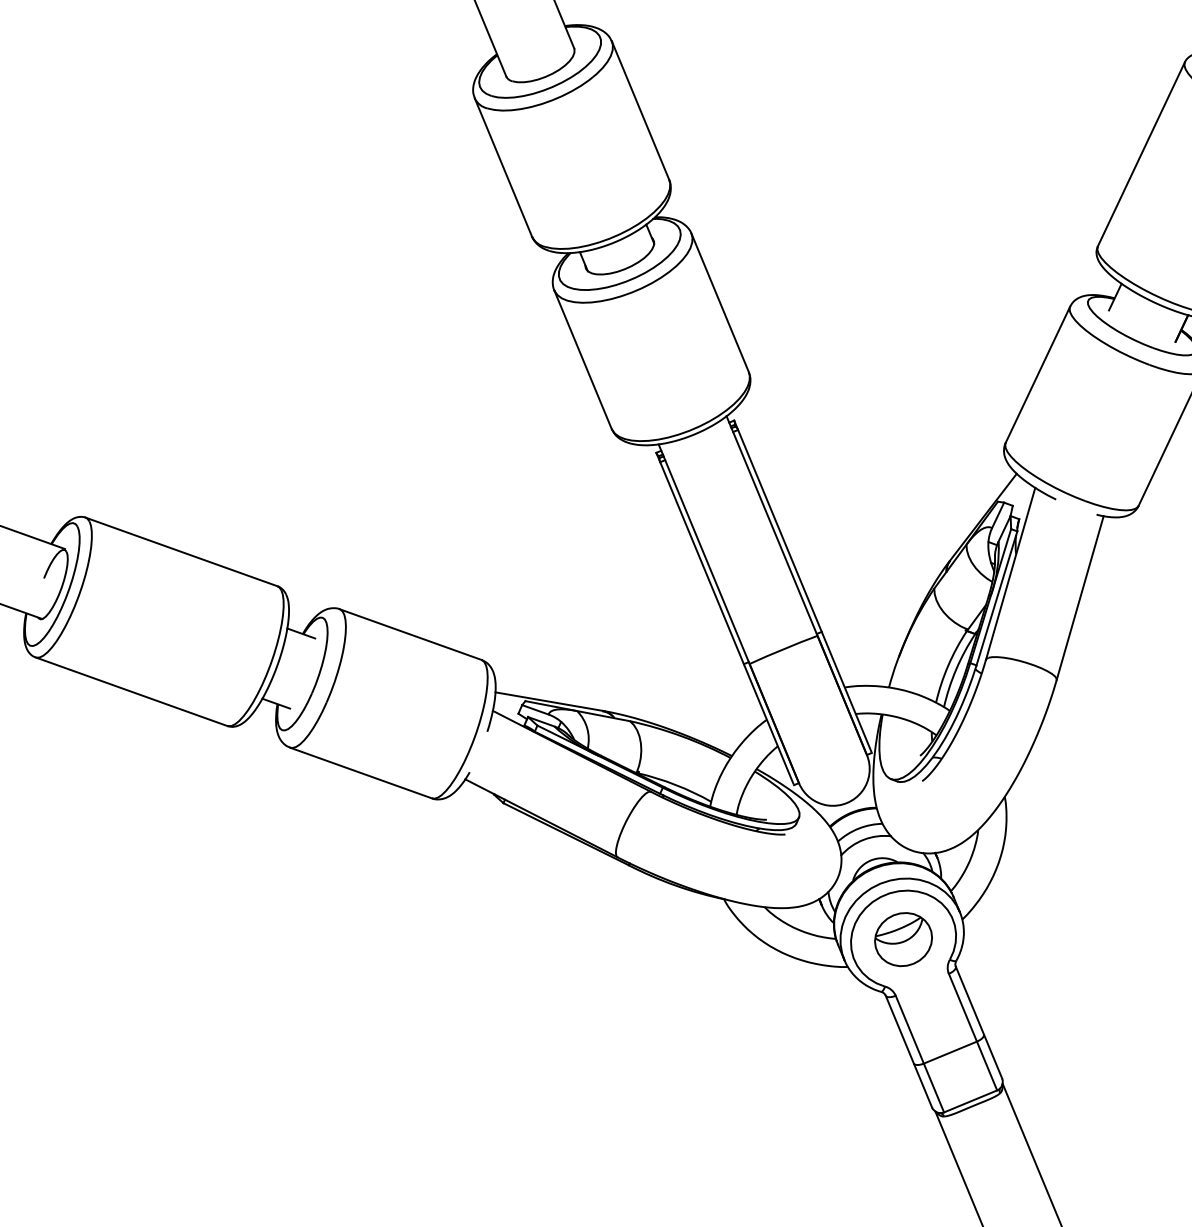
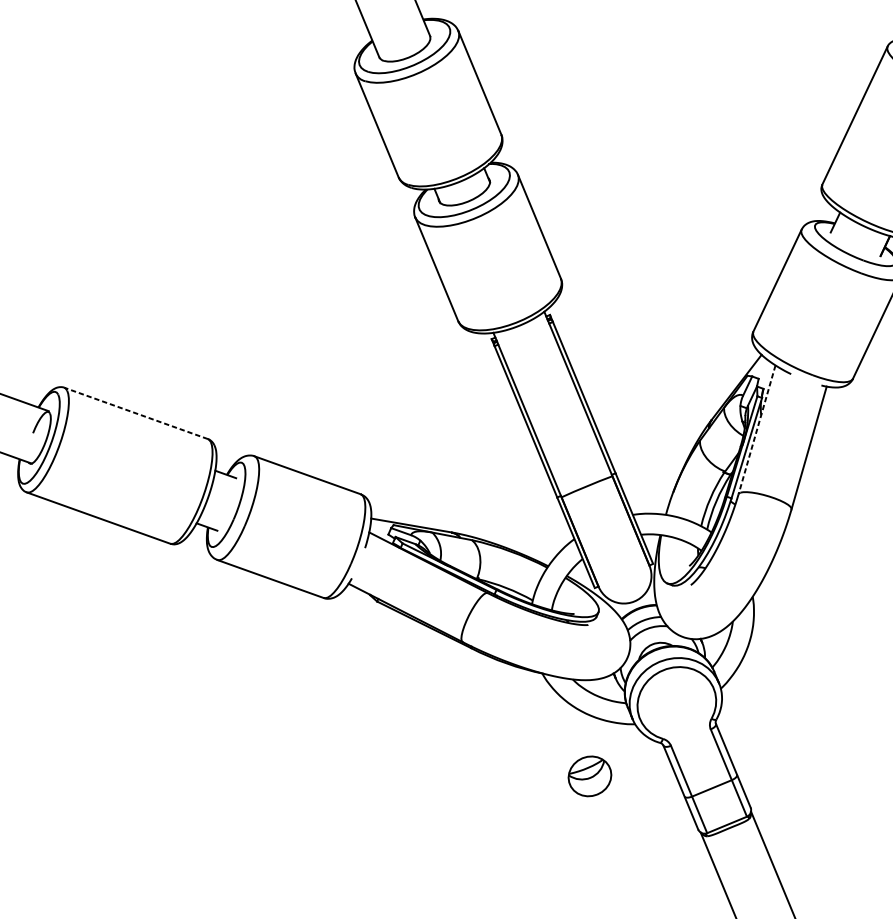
line: (181, 551) -> (136, 413), solid -> dashed
line: (1010, 574) -> (756, 430), solid -> dashed
part: (903, 939) -> (589, 776), moved

